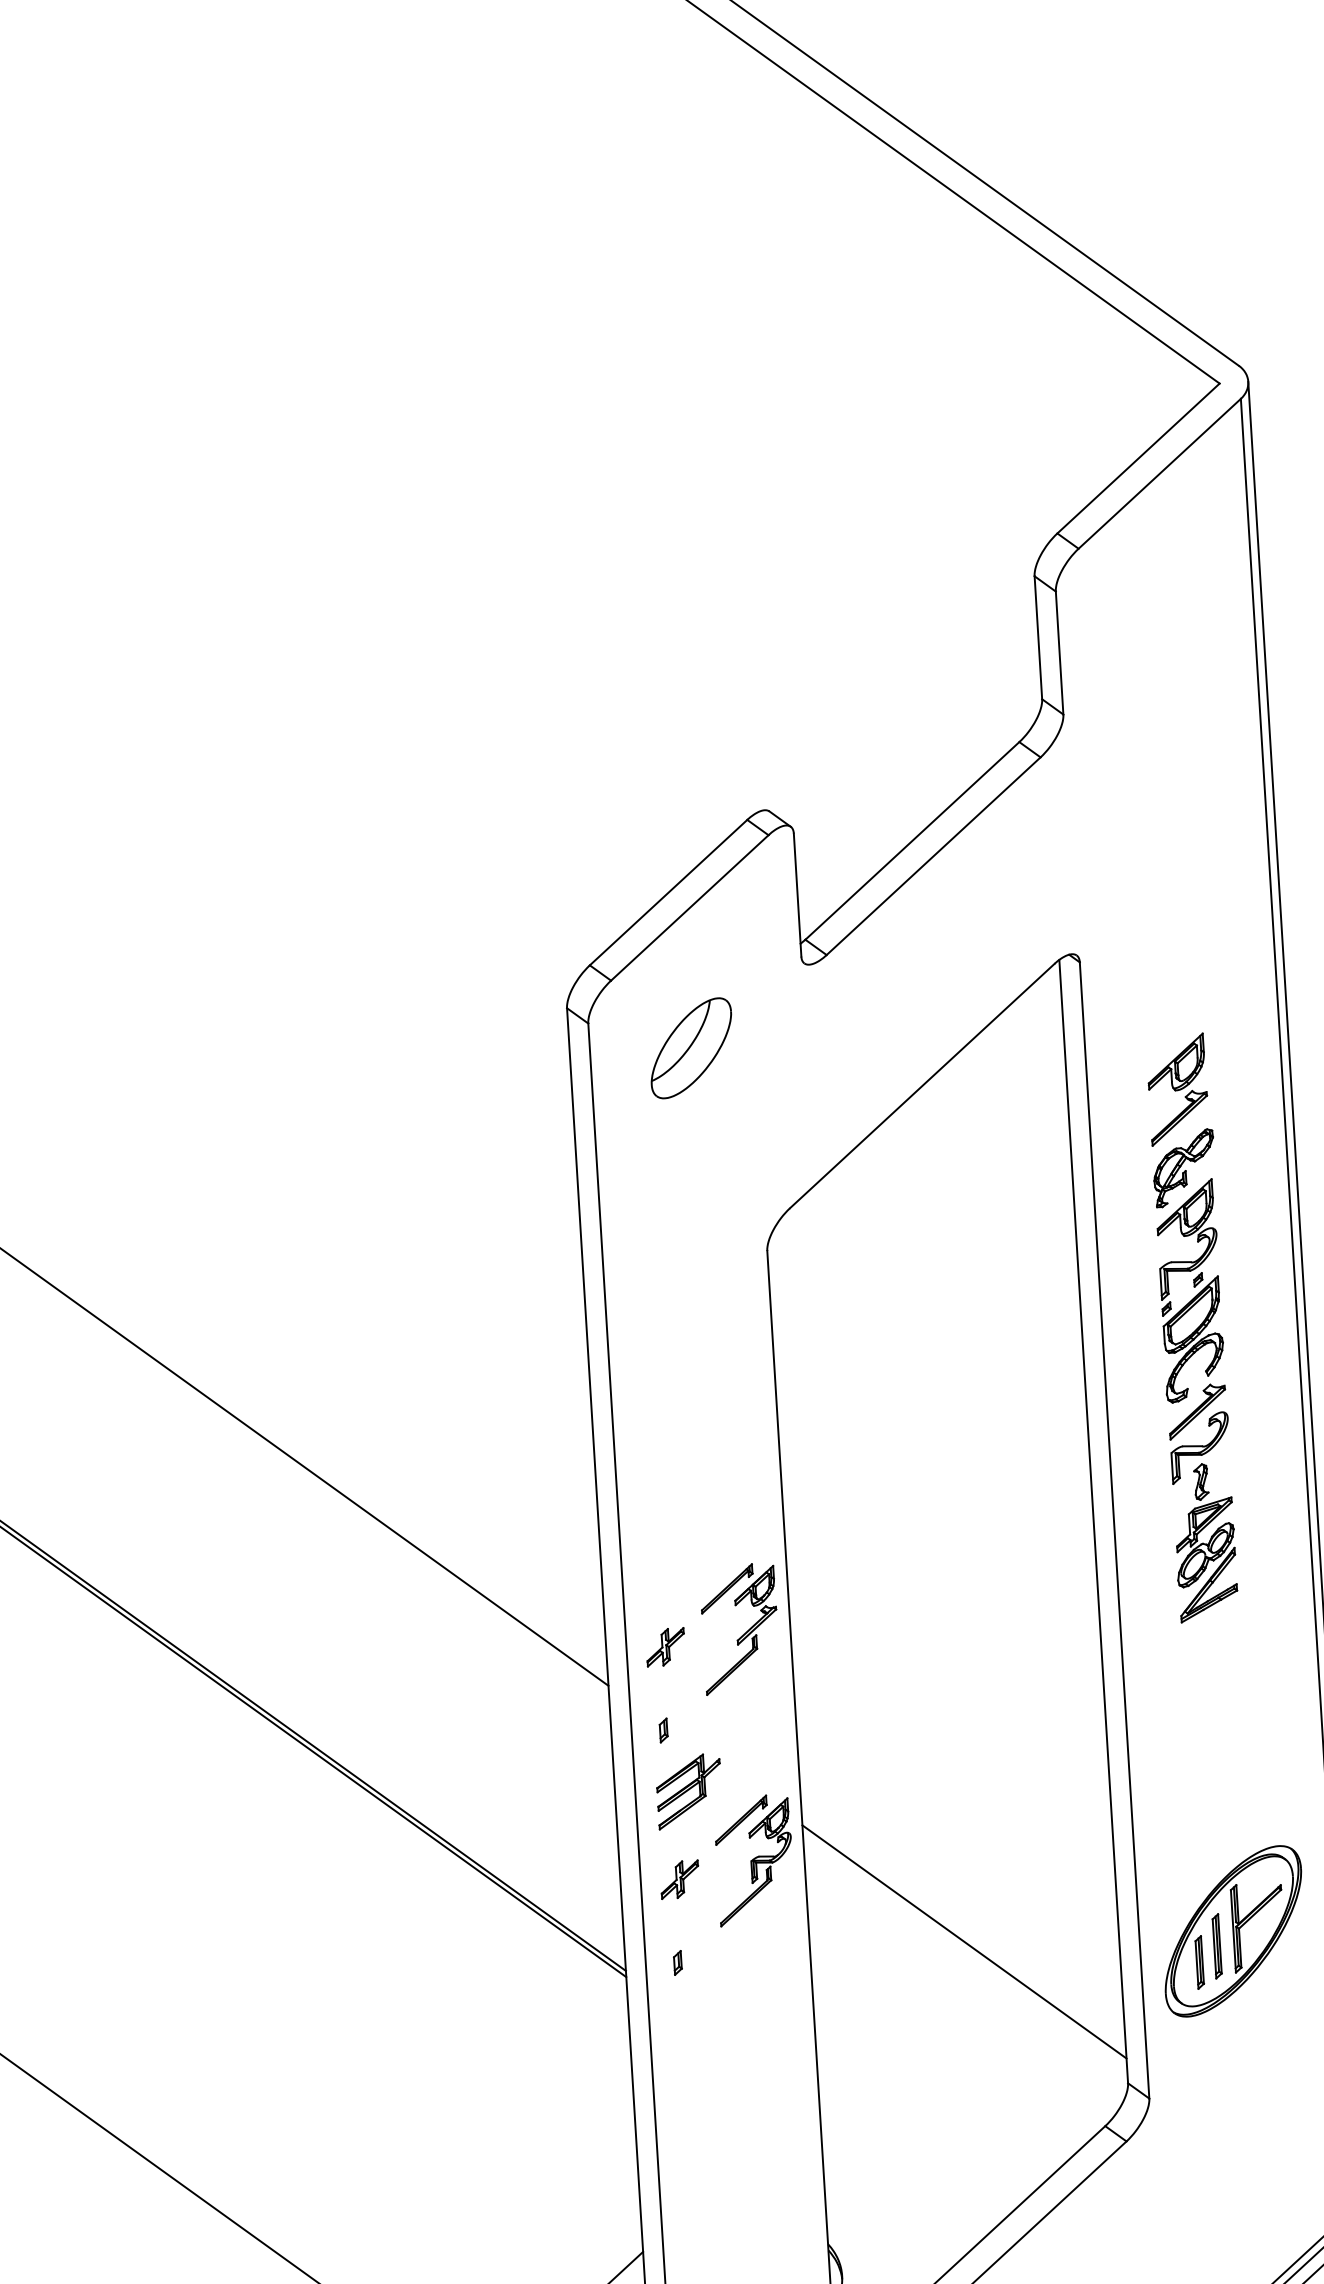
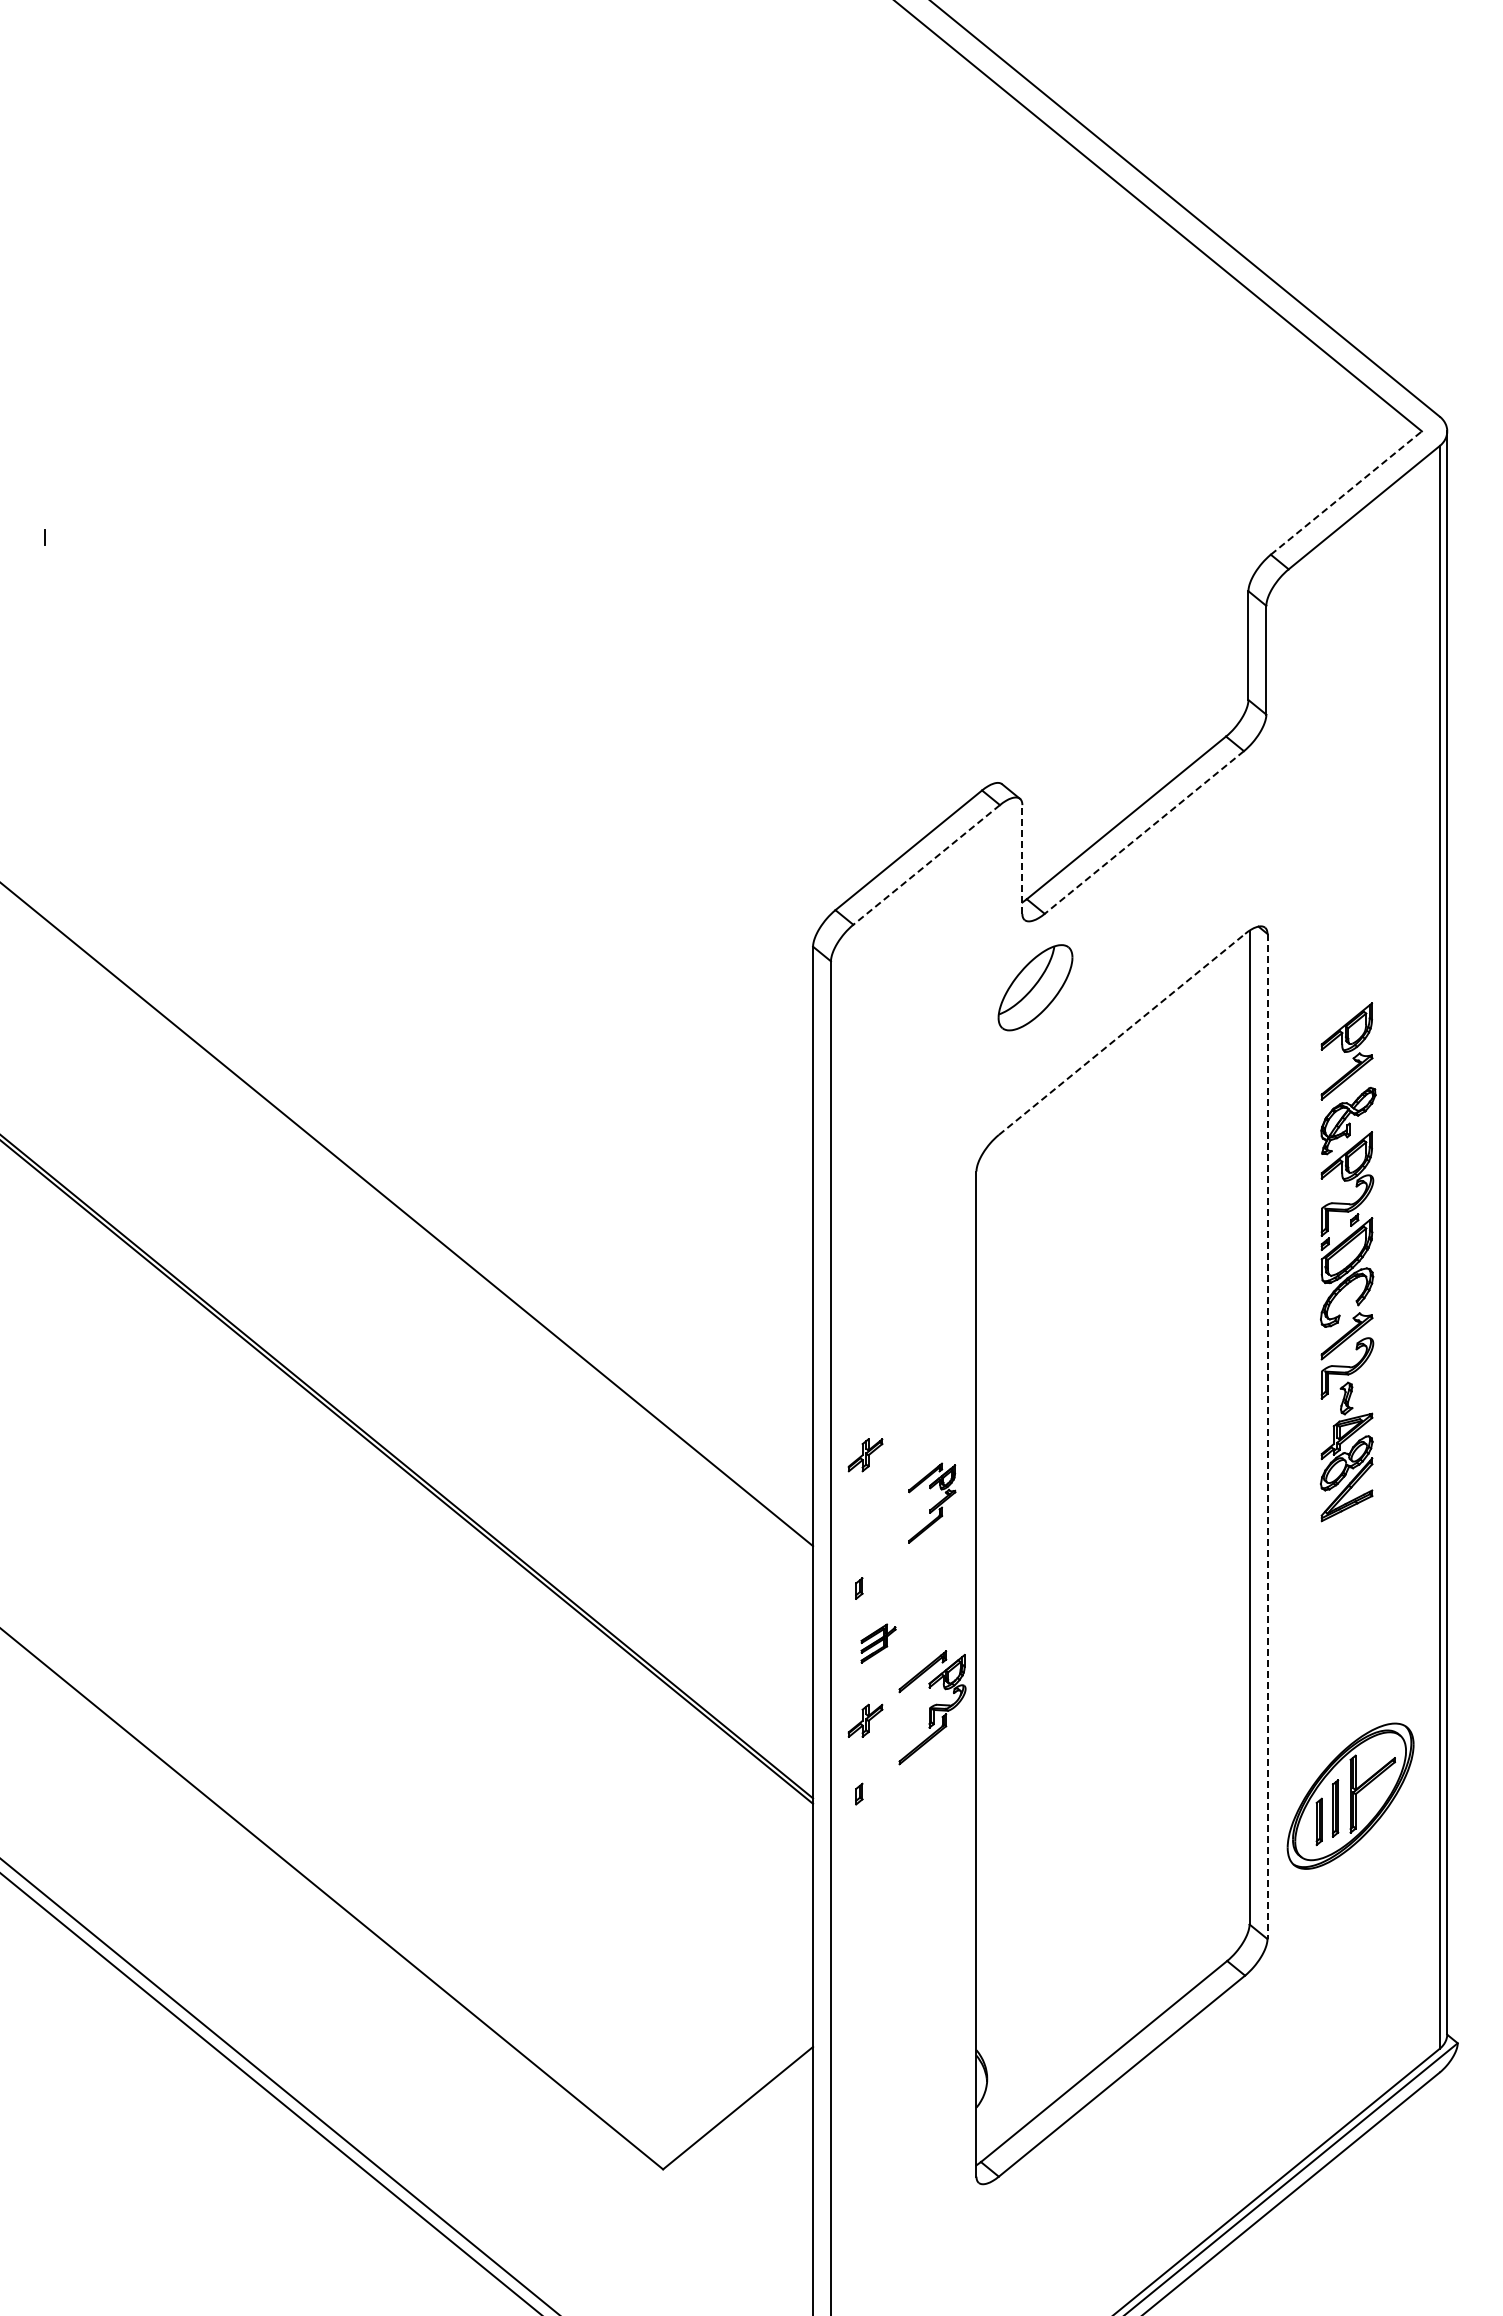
line: (1138, 459) -> (1346, 493), solid -> dashed
line: (933, 856) -> (1144, 832), solid -> dashed
line: (797, 894) -> (1022, 858), solid -> dashed
line: (689, 907) -> (926, 864), solid -> dashed
part: (691, 1048) -> (1035, 987), moved
line: (921, 1086) -> (1121, 1034), solid -> dashed
line: (1114, 1530) -> (1267, 1436), solid -> dashed
part: (740, 1628) -> (932, 1502), size x0.7
part: (665, 1647) -> (865, 1455), moved
part: (689, 1791) -> (878, 1643), size x0.6
line: (963, 1941) -> (1112, 1790), removed

